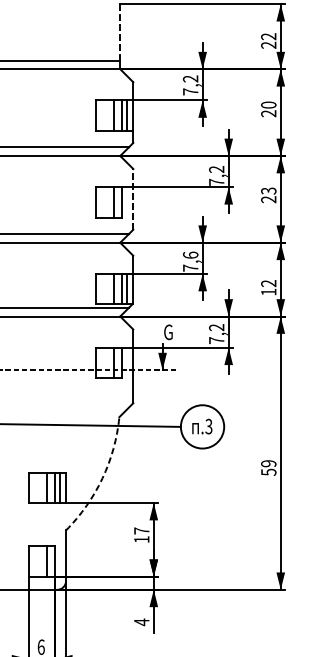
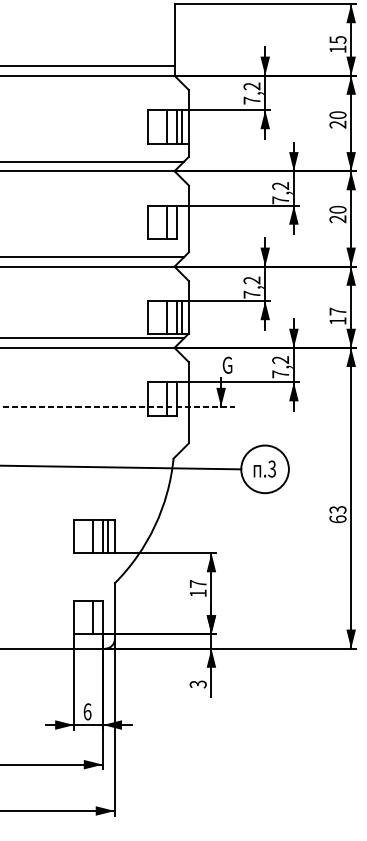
line: (120, 31) -> (174, 34), dashed -> solid
text: (268, 40) -> (337, 44), 22 -> 15
text: (268, 190) -> (337, 209), 23 -> 20
line: (132, 198) -> (188, 218), dashed -> solid
text: (190, 255) -> (251, 280), 7,6 -> 7,2
text: (268, 283) -> (337, 311), 12 -> 17
text: (268, 467) -> (337, 514), 59 -> 63
arc: (102, 478) -> (154, 526), dashed -> solid
text: (141, 622) -> (197, 684), 4 -> 3

